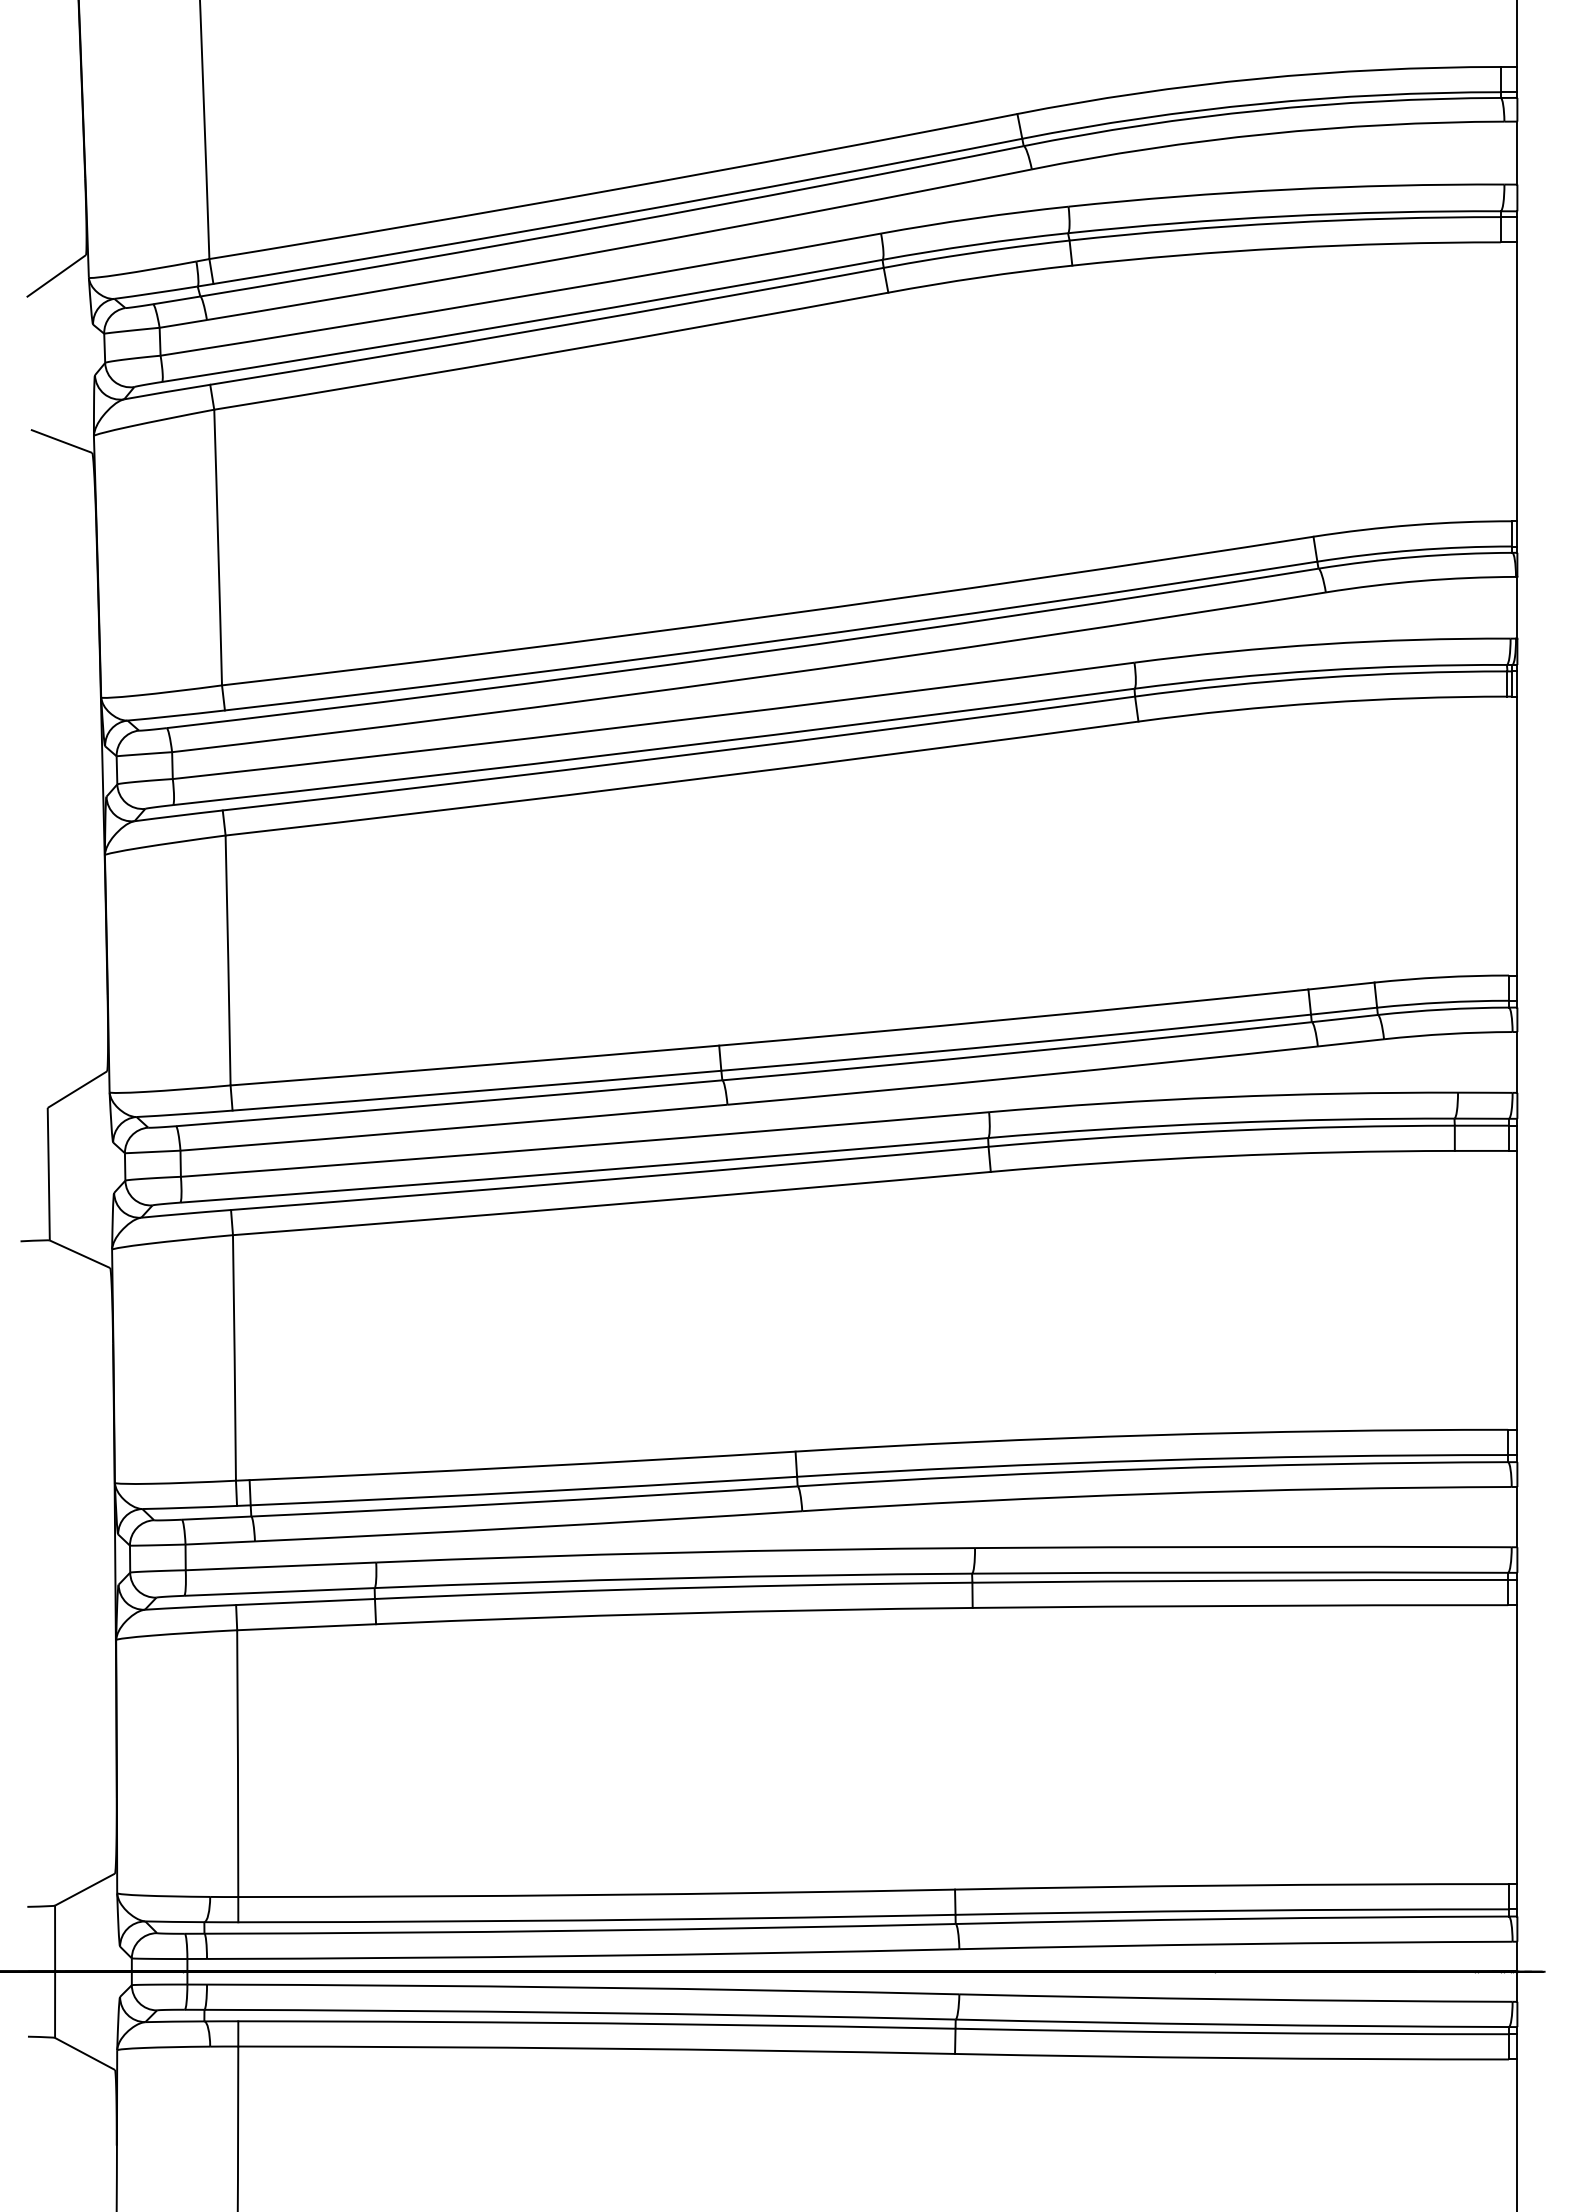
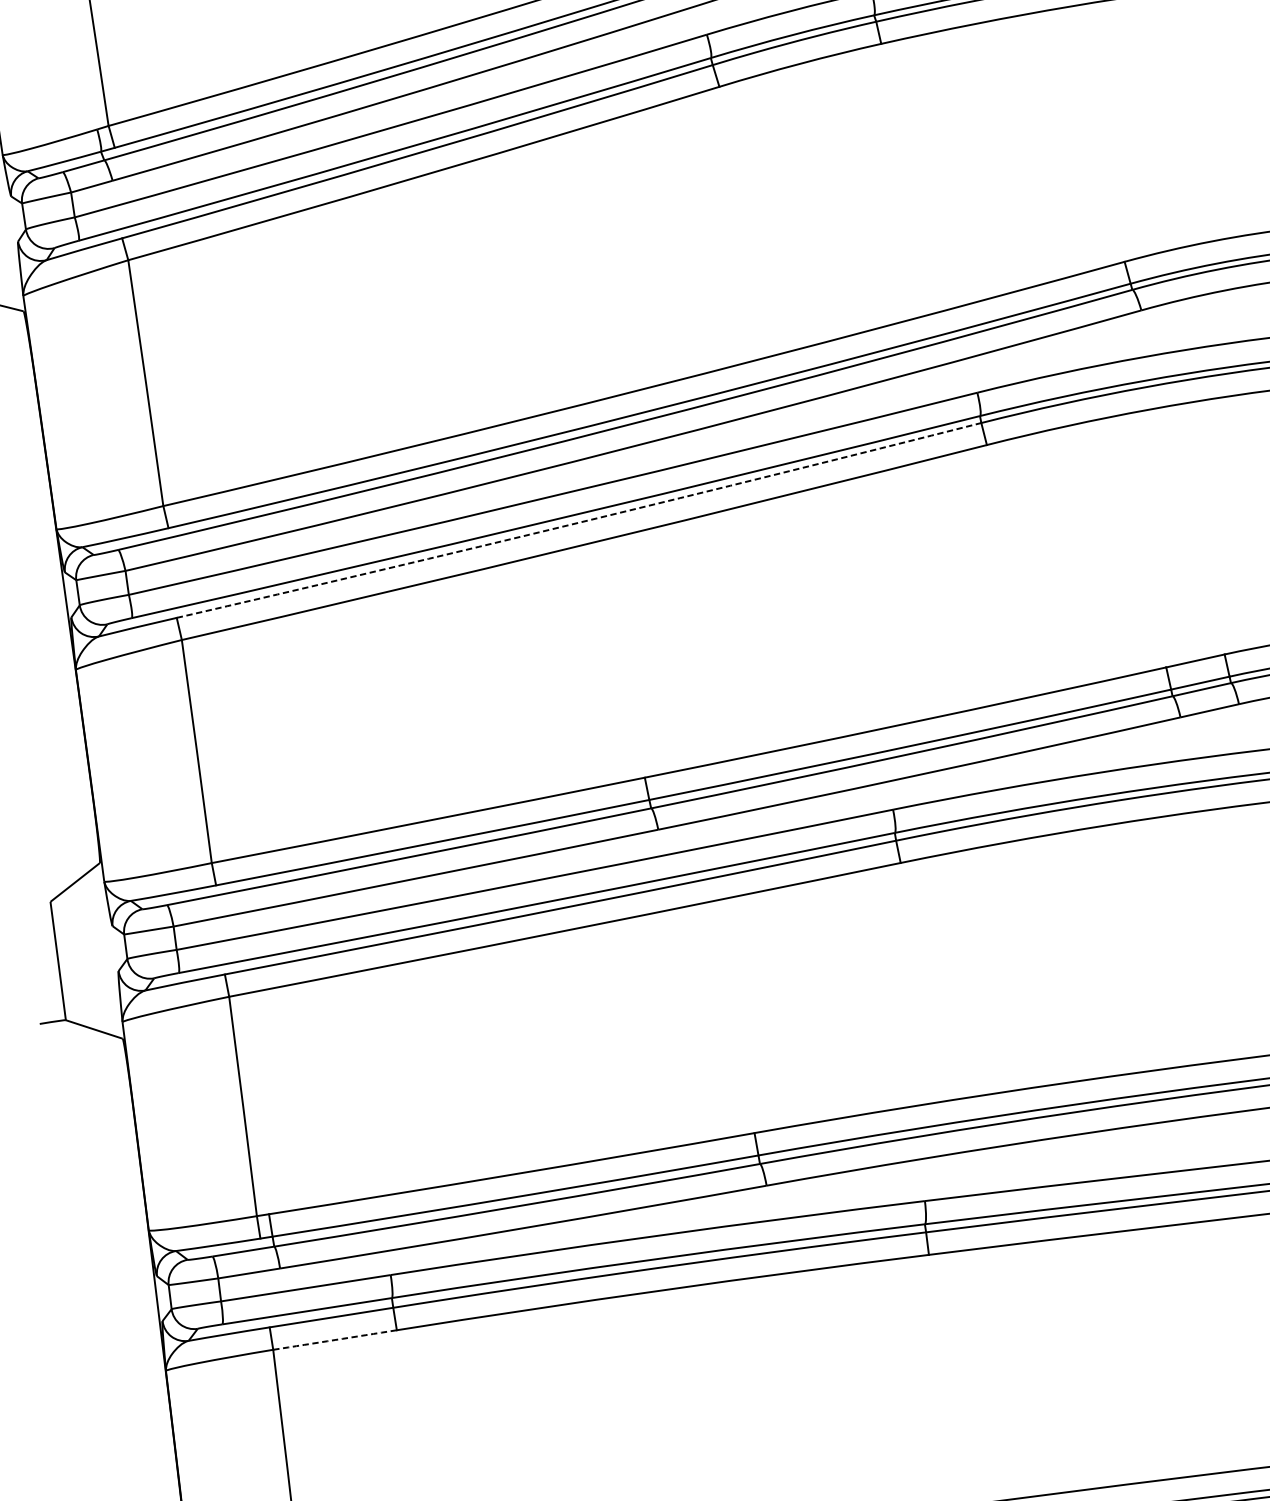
arc: (679, 755) -> (579, 522), solid -> dashed
arc: (306, 1627) -> (334, 1340), solid -> dashed

